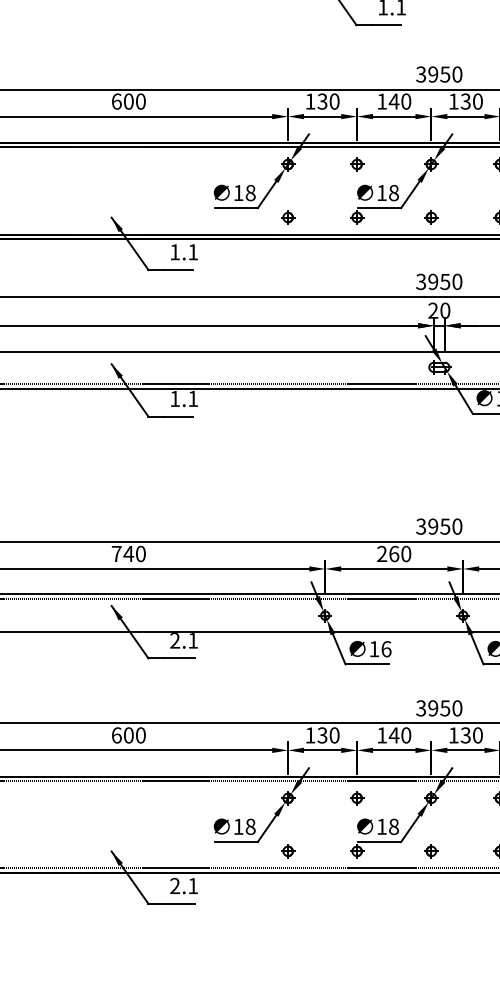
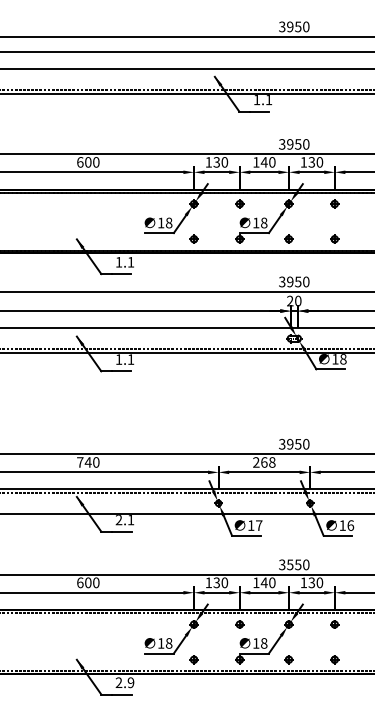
text: (406, 554) -> (272, 462), 260 -> 268
text: (386, 649) -> (259, 525), 16 -> 17
text: (433, 707) -> (290, 564), 3950 -> 3550
text: (192, 885) -> (130, 682), .1 -> .9

